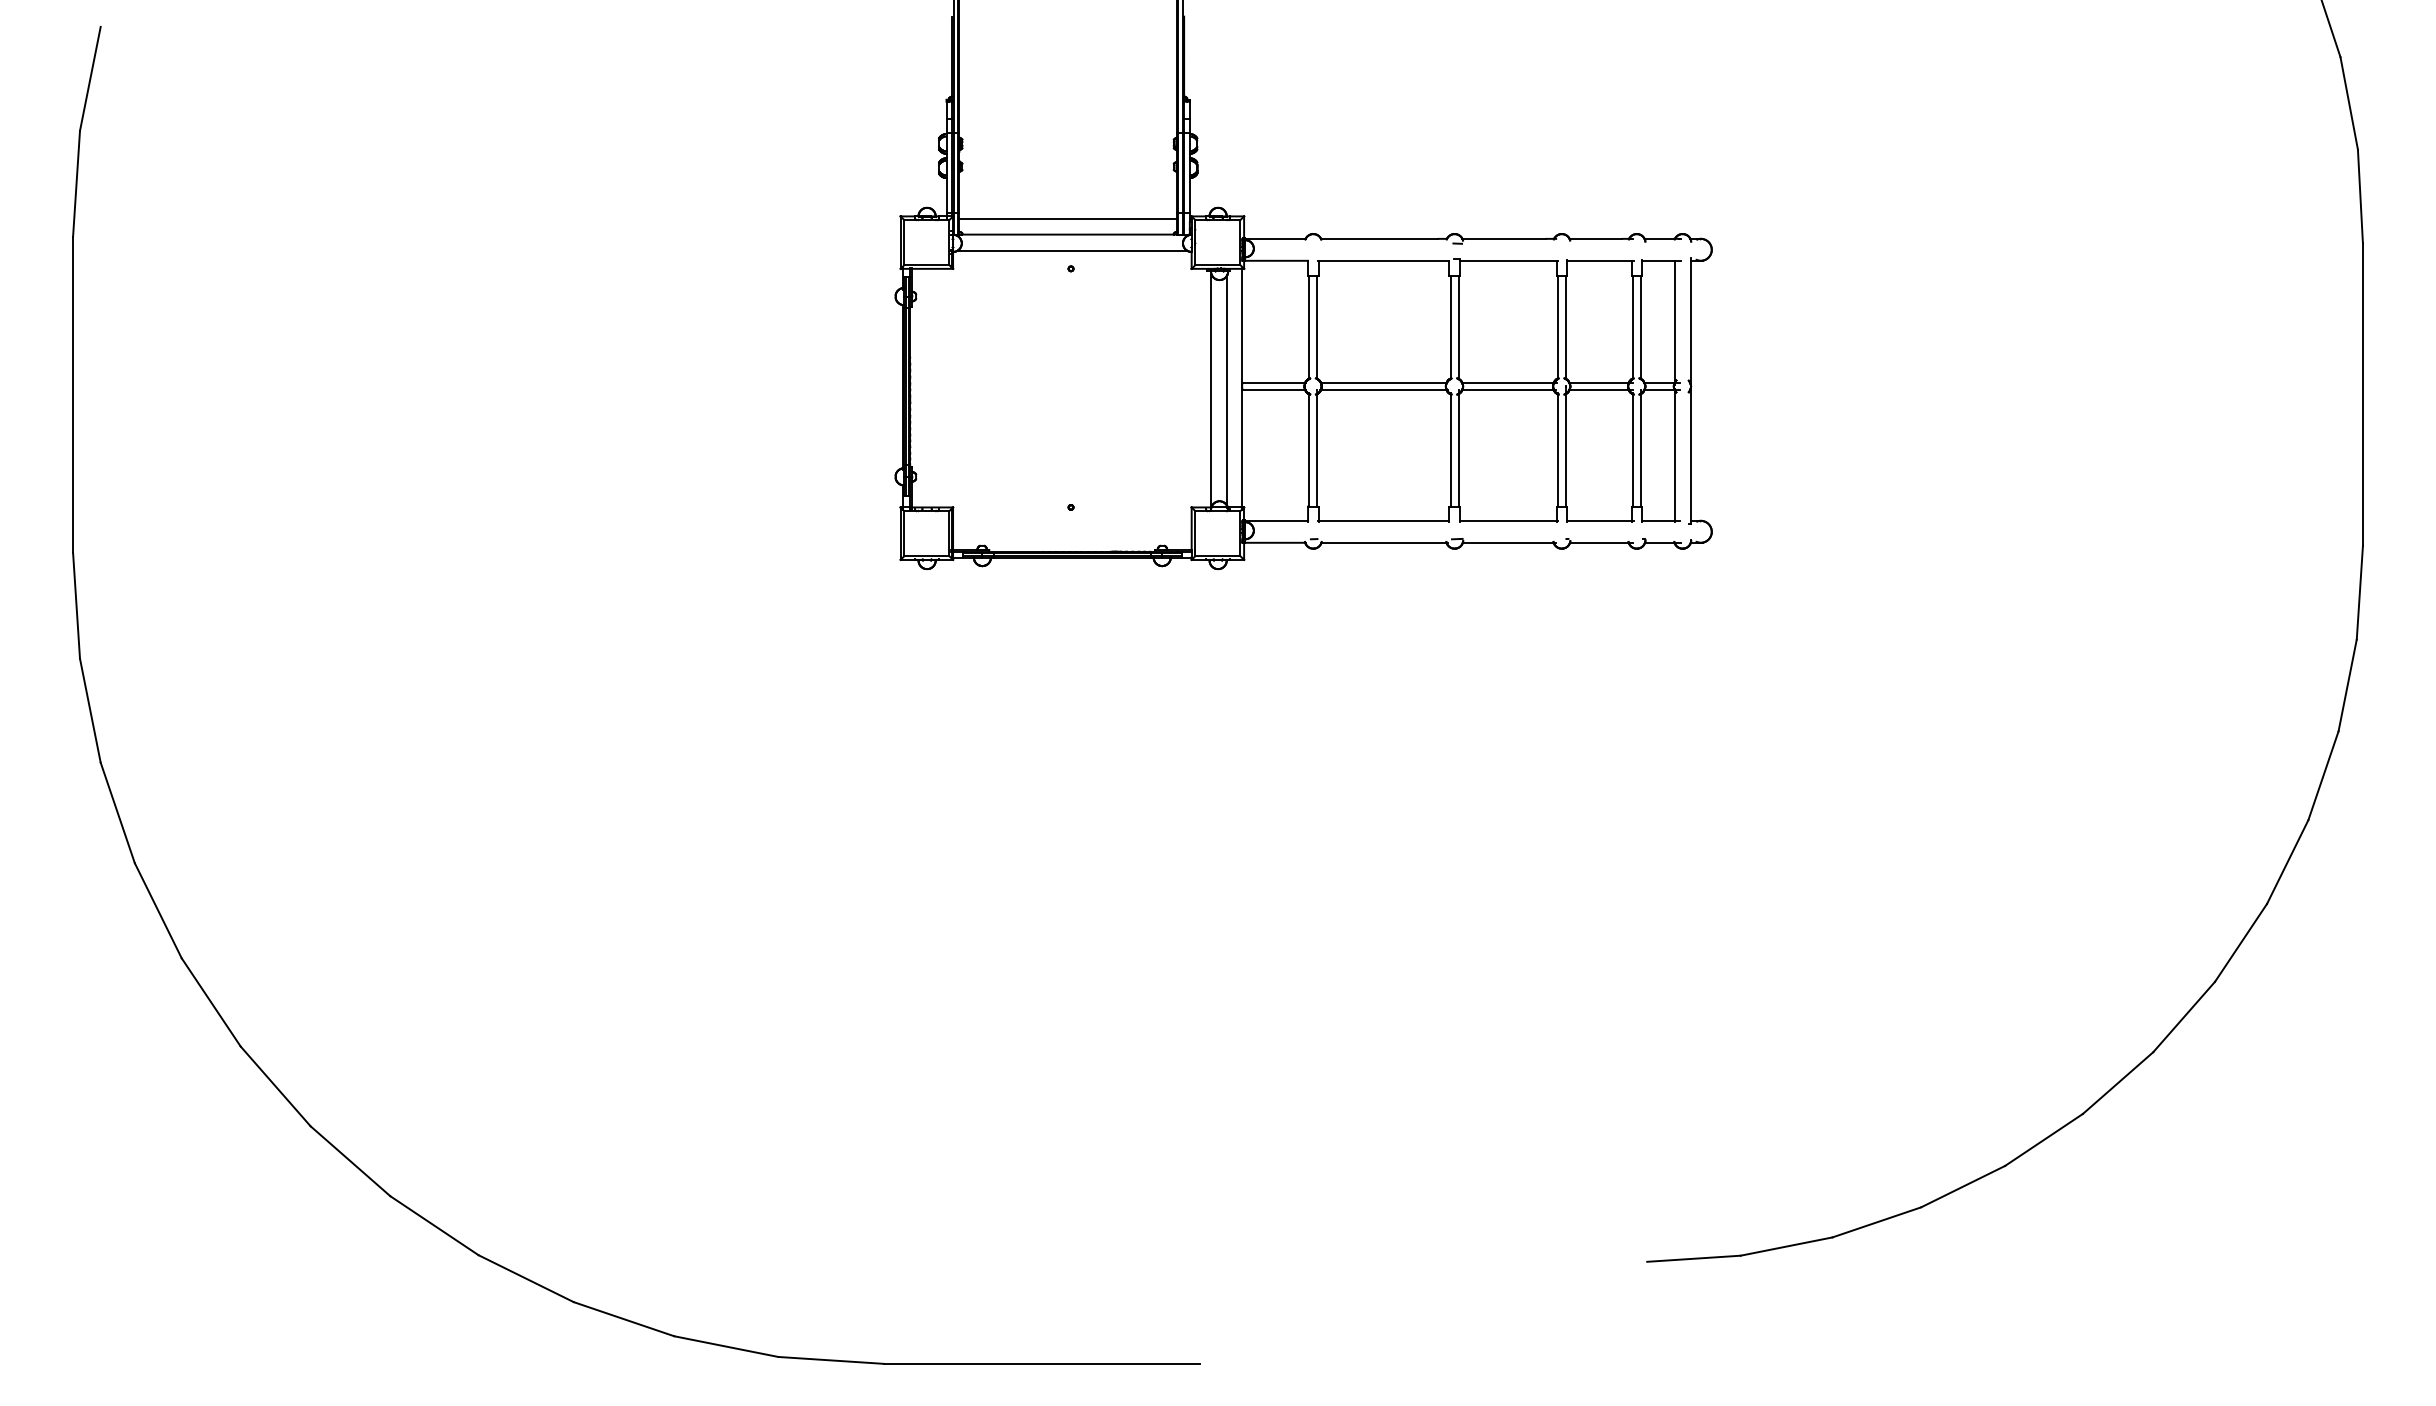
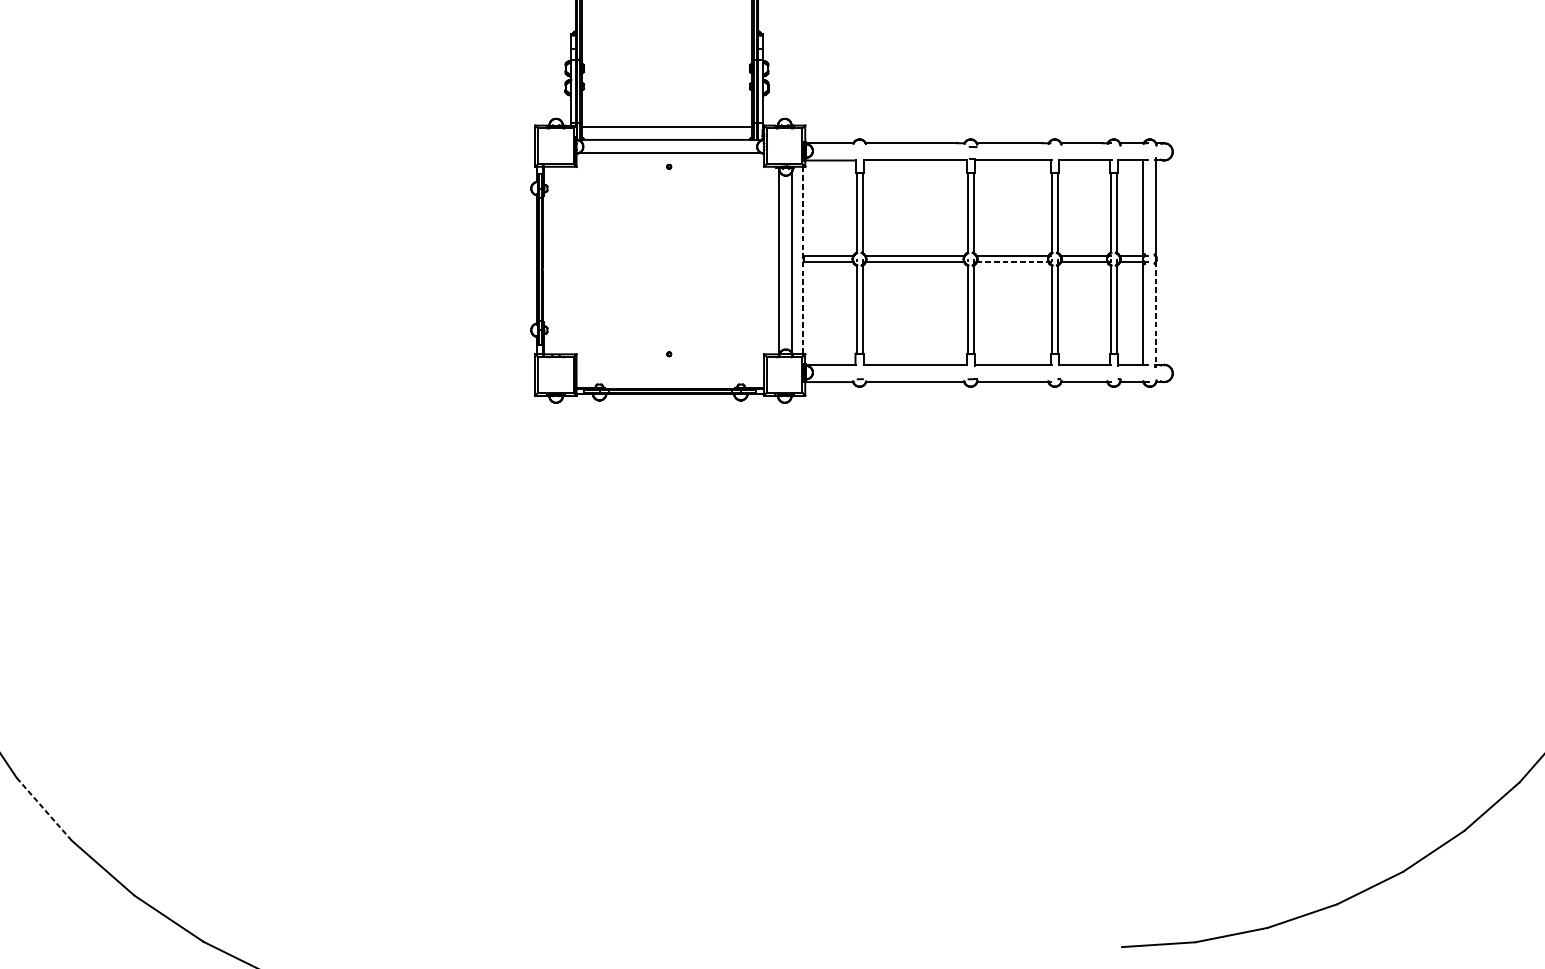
line: (1241, 388) -> (803, 260), solid -> dashed
line: (1508, 389) -> (1013, 261), solid -> dashed
line: (1690, 455) -> (1156, 313), solid -> dashed
line: (275, 1086) -> (44, 809), solid -> dashed

